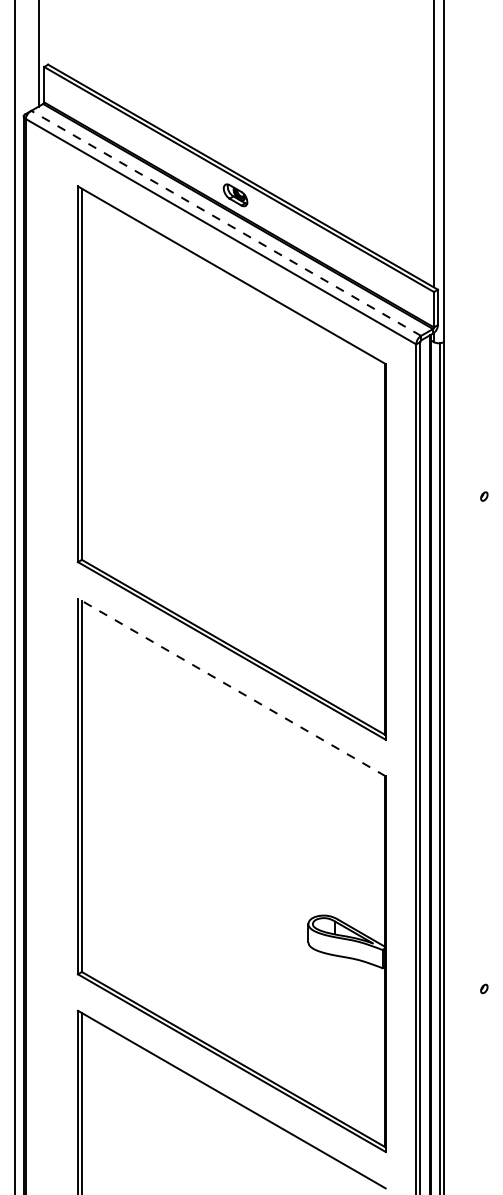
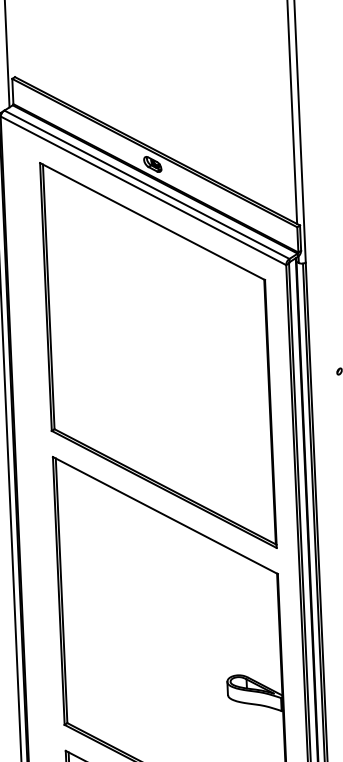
line: (225, 223) -> (146, 184), dashed -> solid
line: (231, 687) -> (165, 515), dashed -> solid

